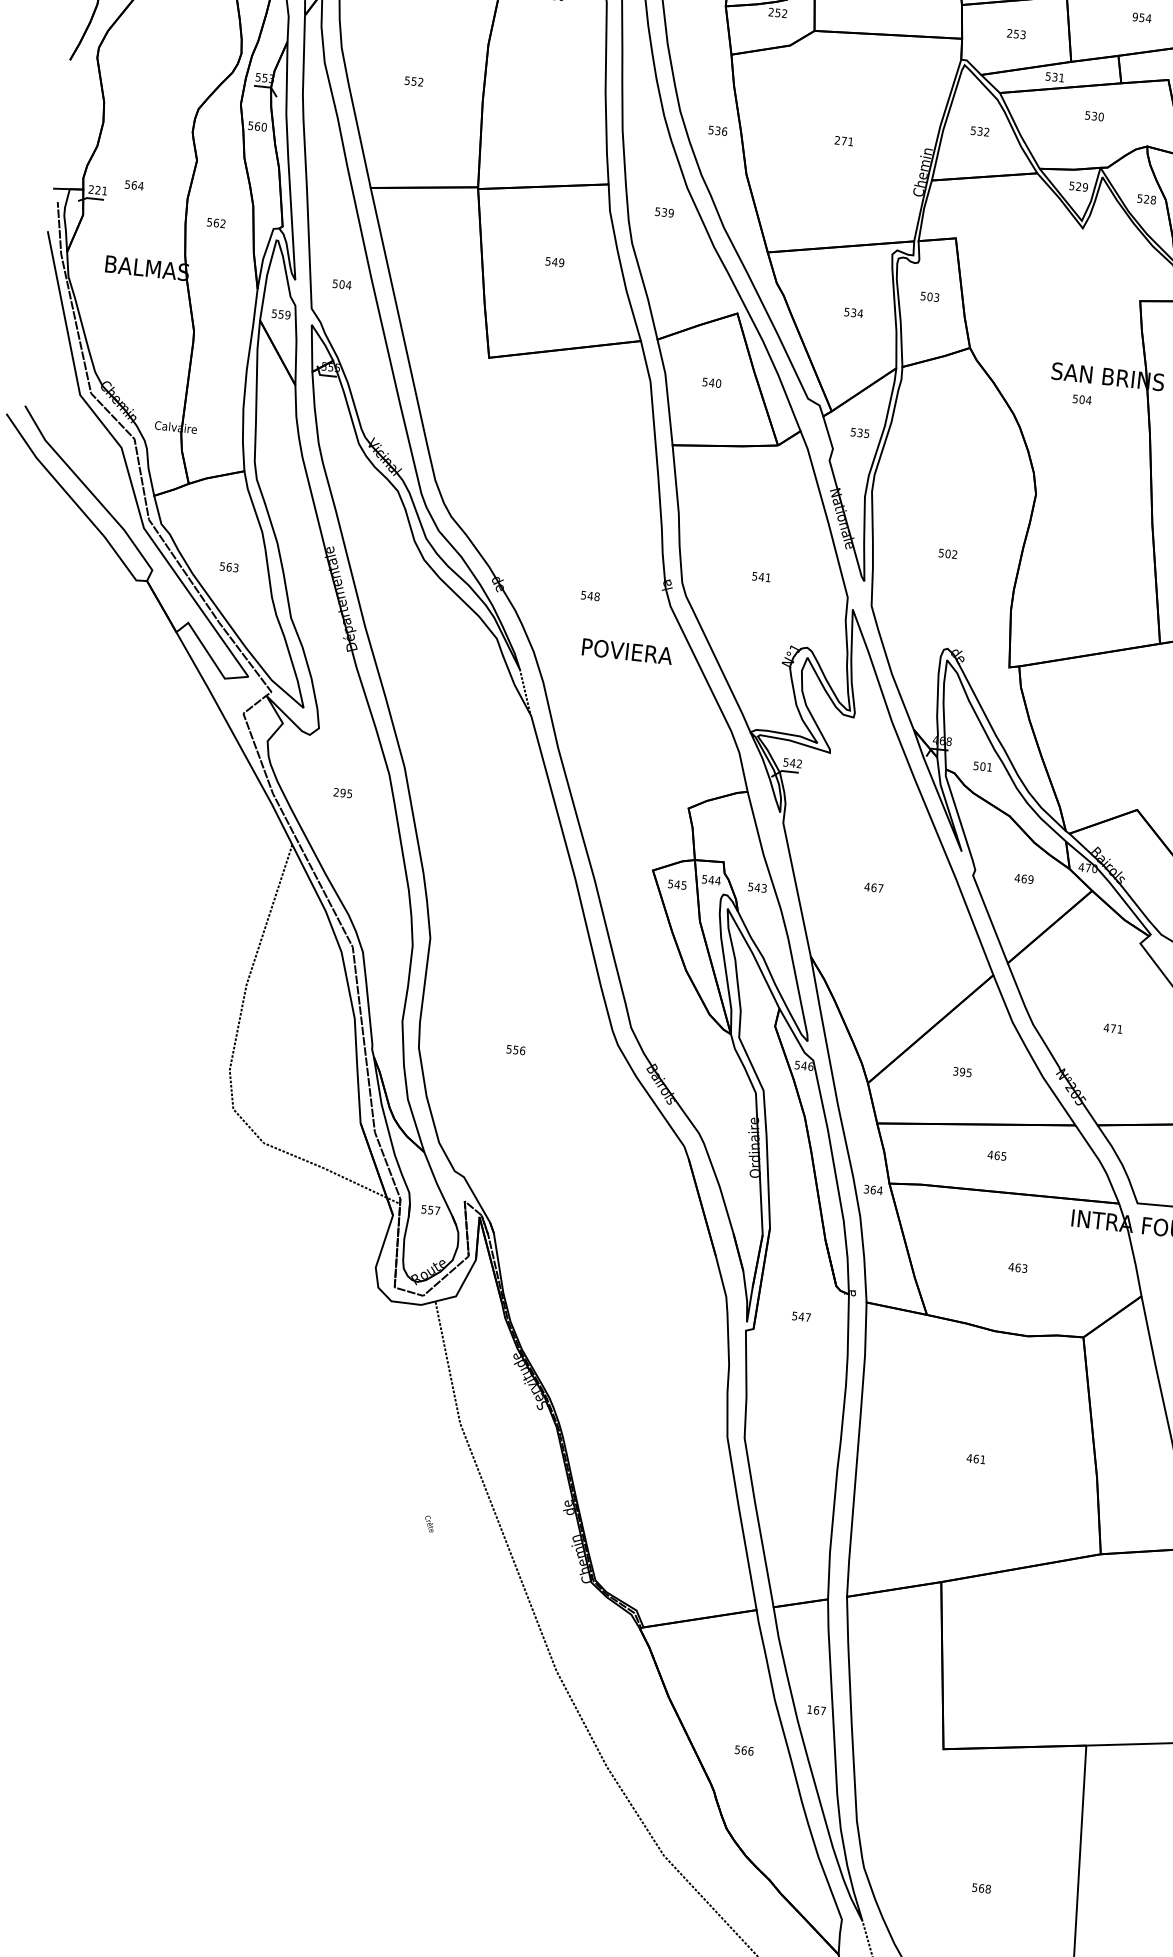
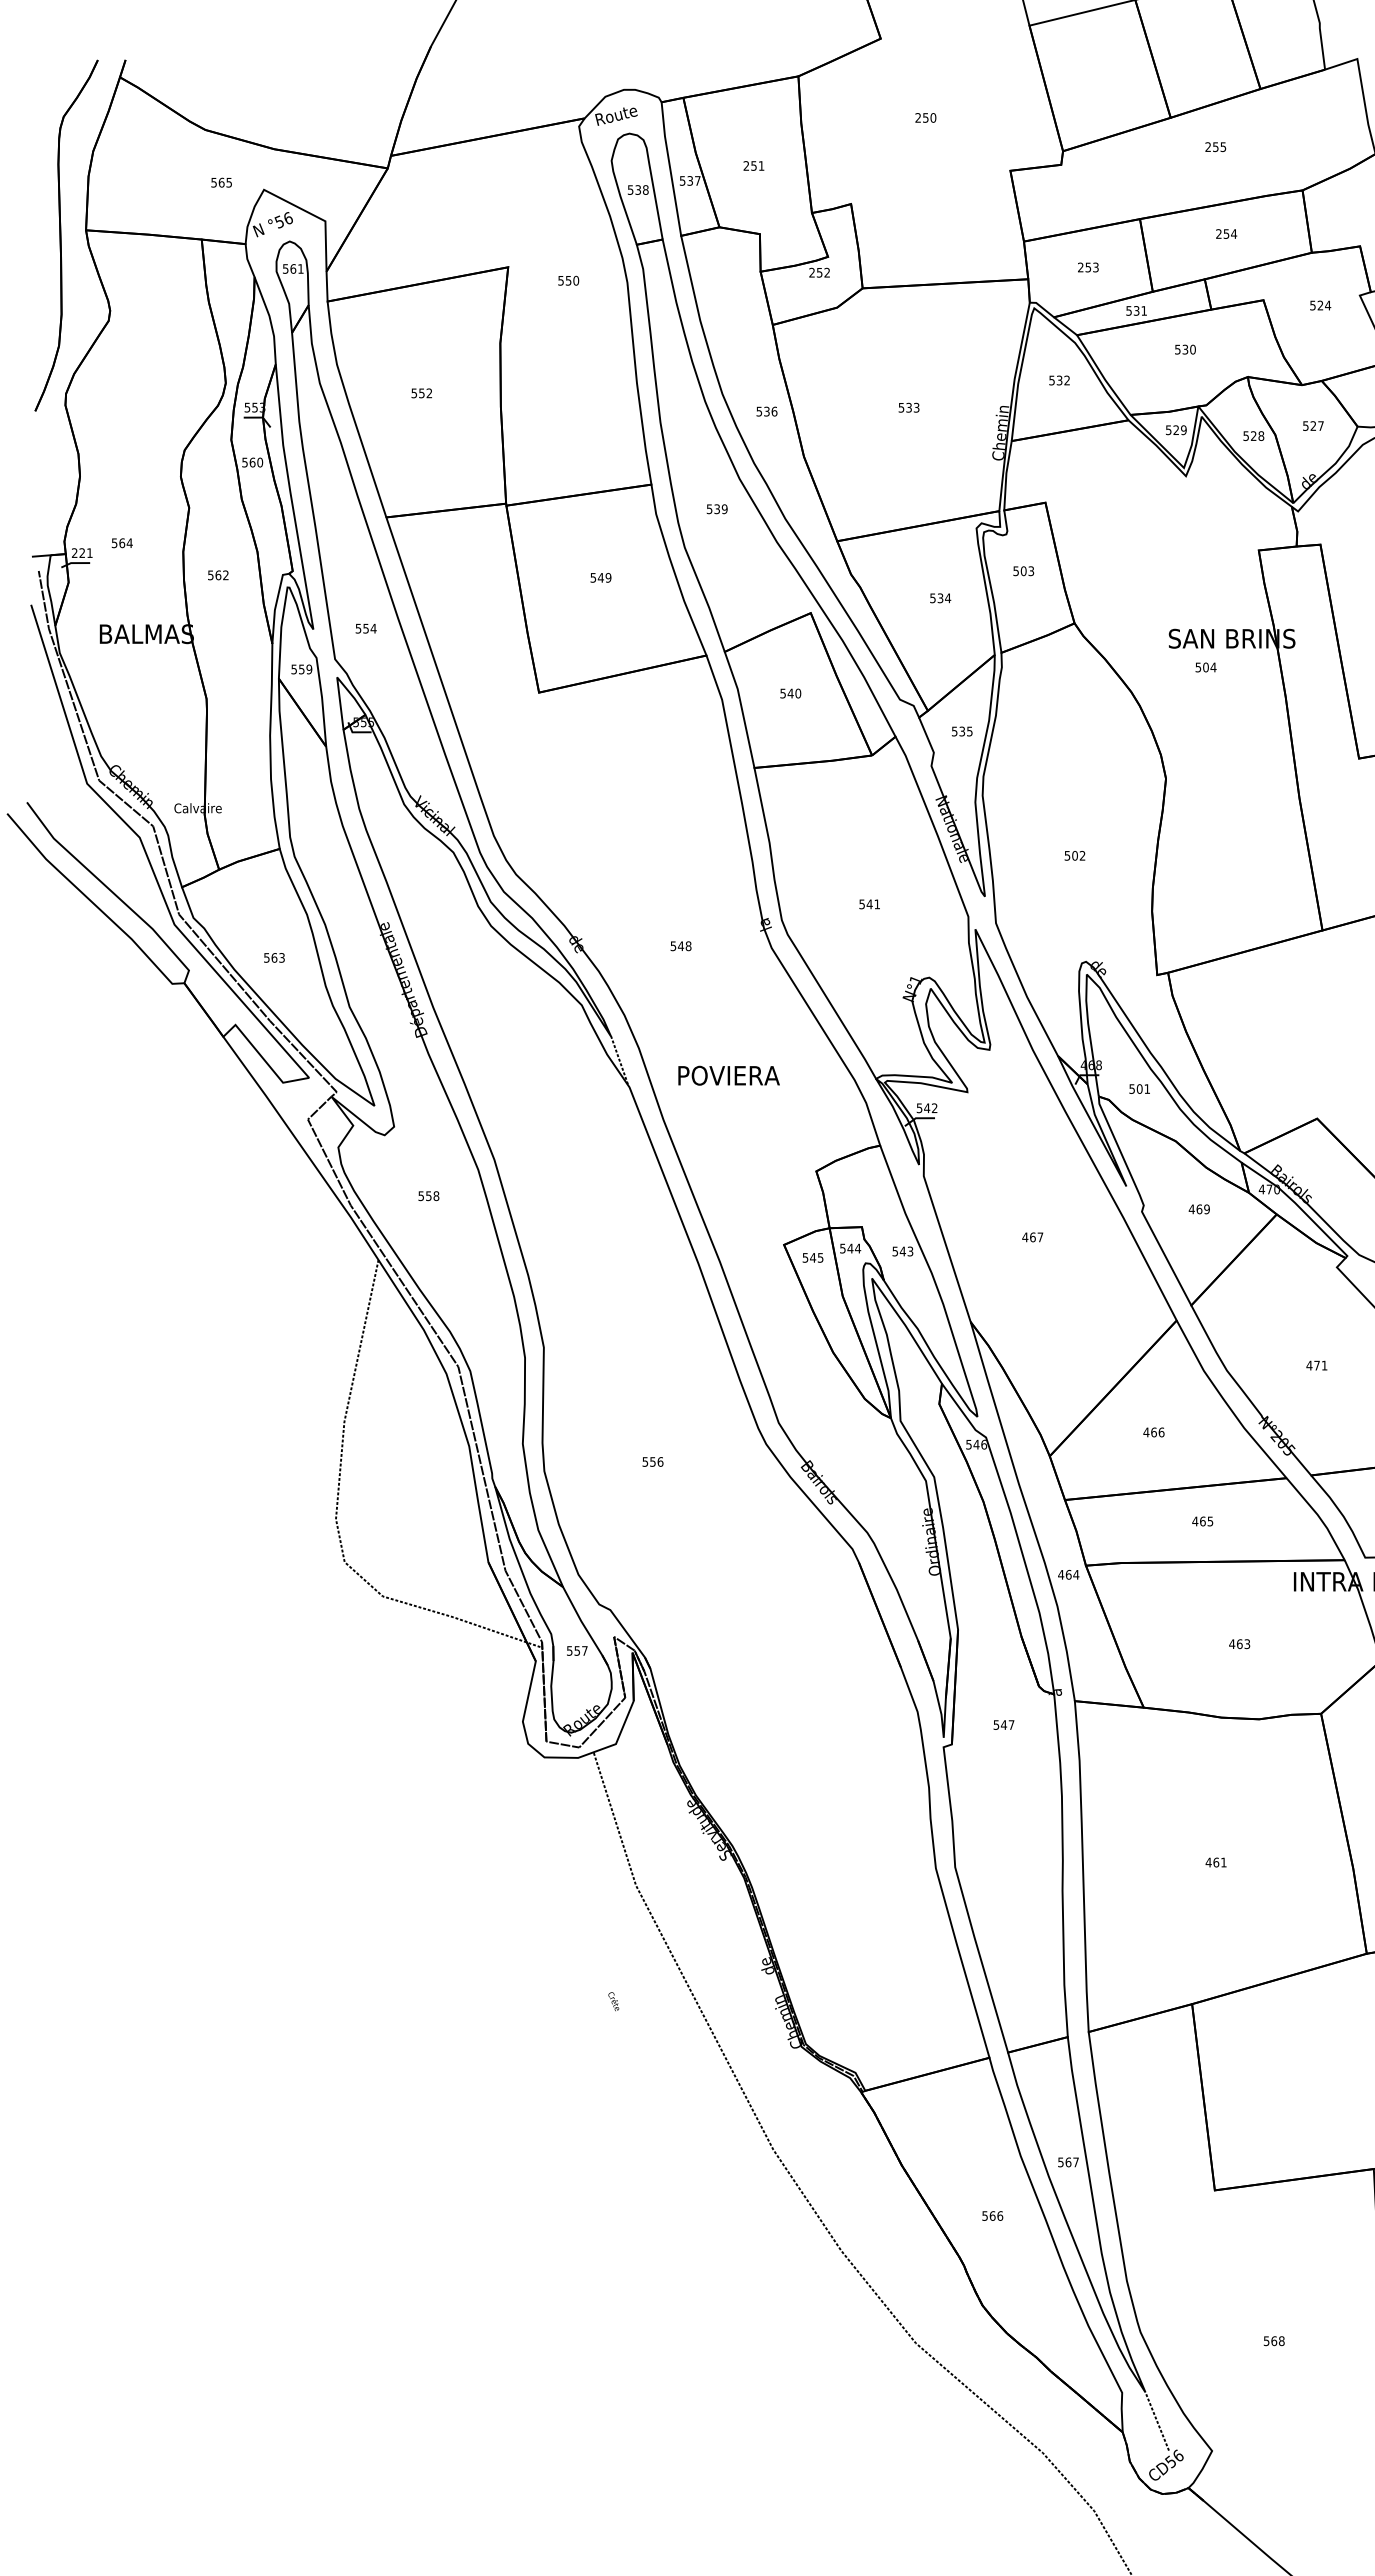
text: (1134, 16) -> (1218, 233), 954 -> 254
text: (843, 140) -> (908, 407), 271 -> 533
text: (342, 284) -> (366, 628), 504 -> 554
text: (626, 651) -> (728, 1075), moved
text: (342, 793) -> (428, 1196), 295 -> 558
text: (962, 1072) -> (1153, 1432), 395 -> 466
text: (866, 1189) -> (1061, 1574), 364 -> 464
text: (809, 1709) -> (1060, 2162), 167 -> 567

